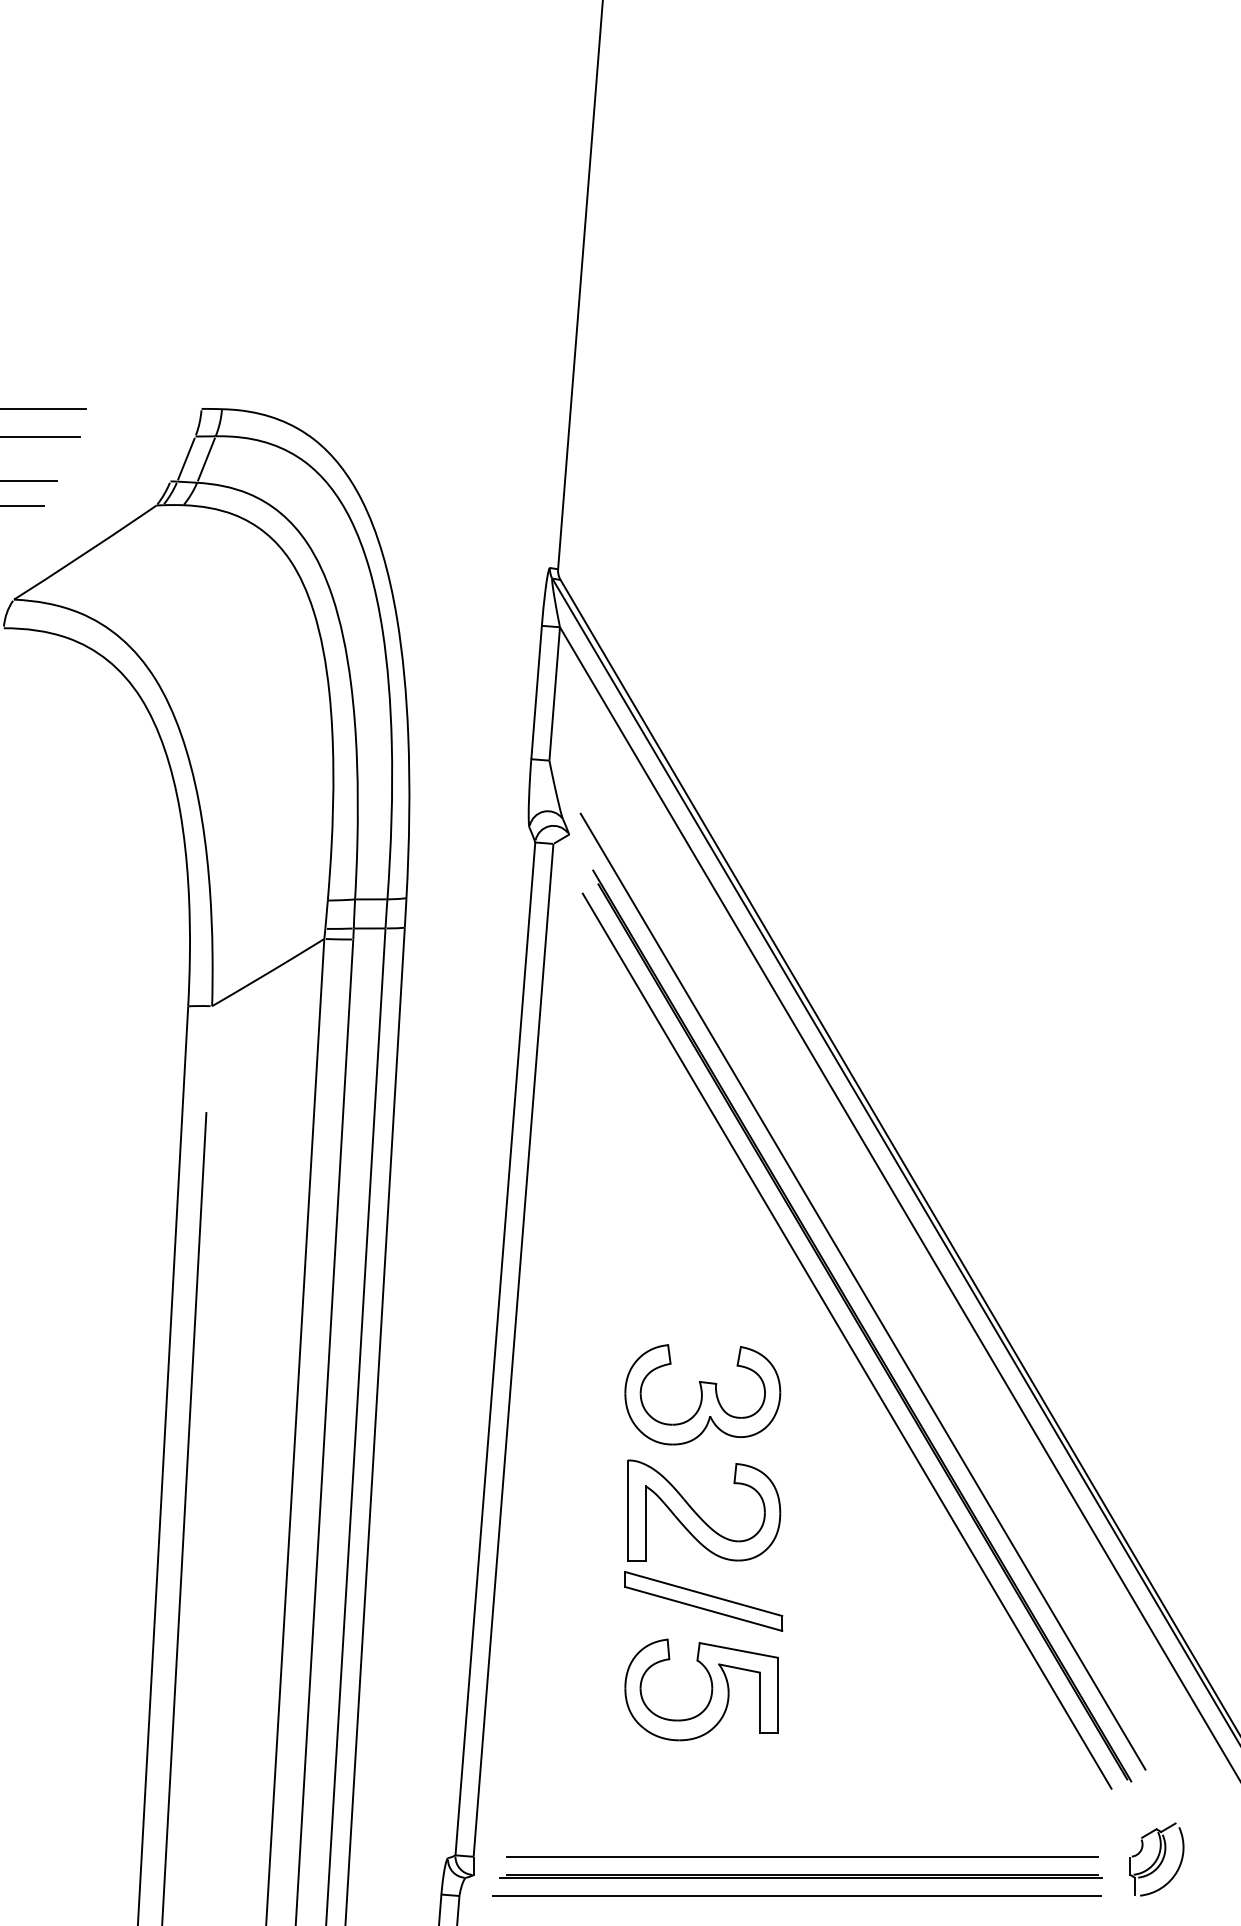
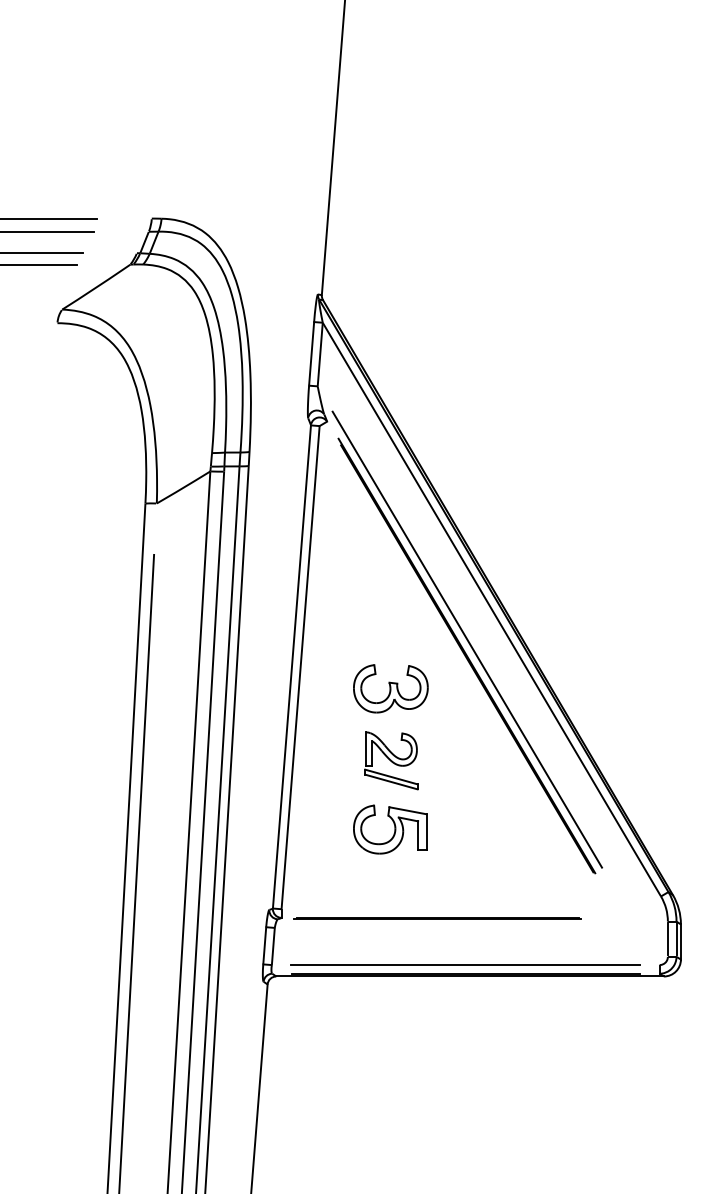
line: (846, 1339) -> (459, 662), removed
part: (704, 1545) -> (391, 760), size x0.7
line: (802, 1857) -> (438, 909), removed
part: (1156, 1859) -> (607, 910), removed
line: (796, 1895) -> (435, 927), removed

